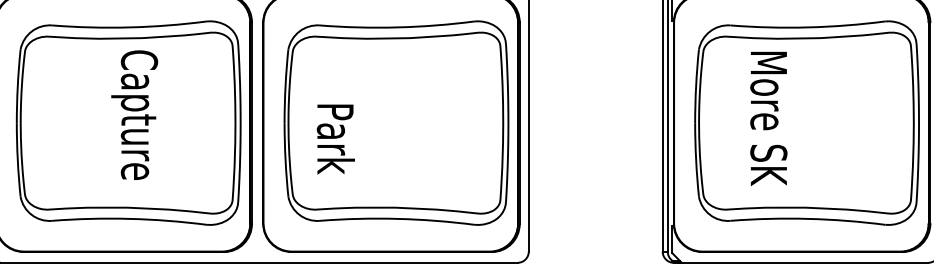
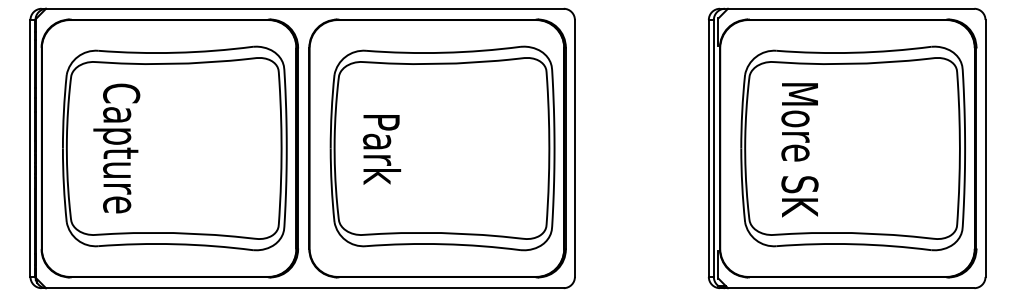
text: (134, 115) -> (116, 148), moved
text: (768, 119) -> (799, 150), moved
text: (336, 139) -> (382, 149), moved

